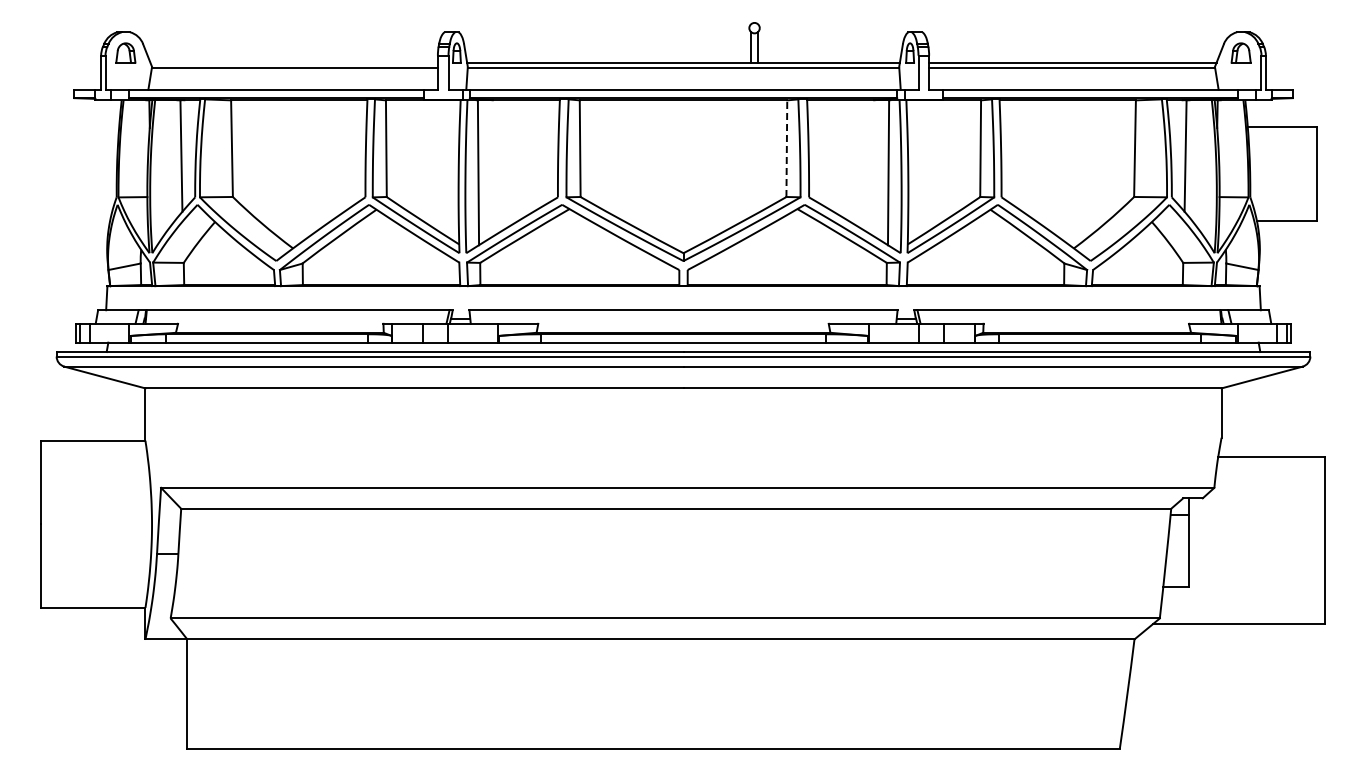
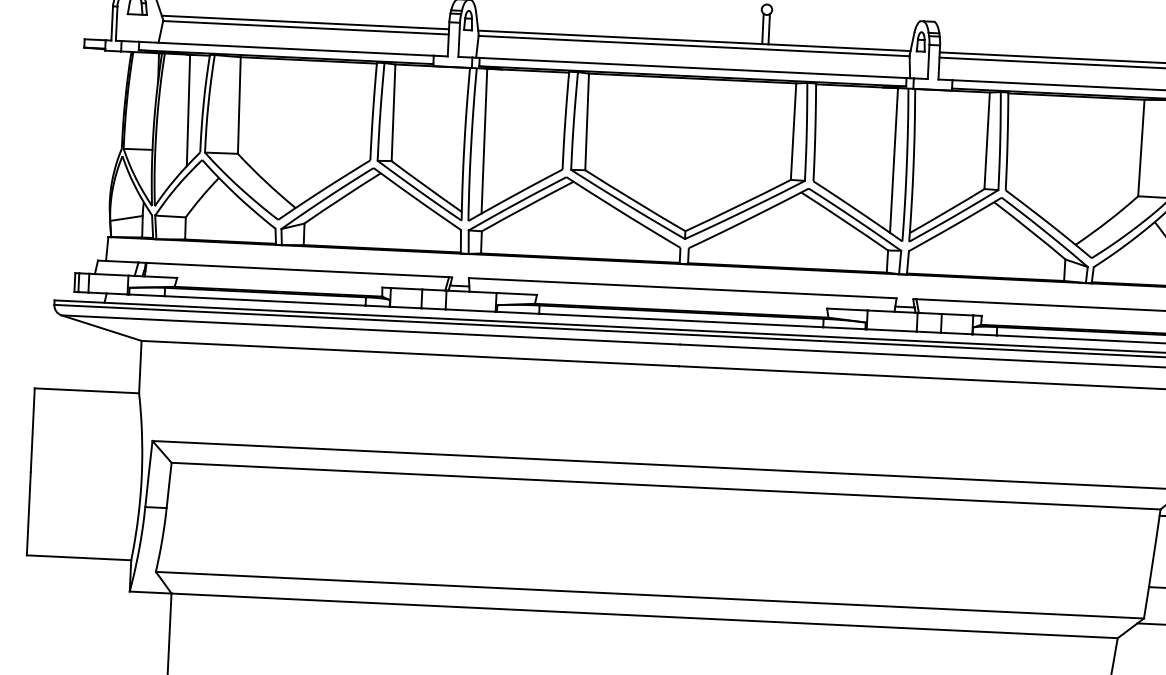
line: (293, 62) -> (304, 22), added
line: (786, 148) -> (793, 131), dashed -> solid

